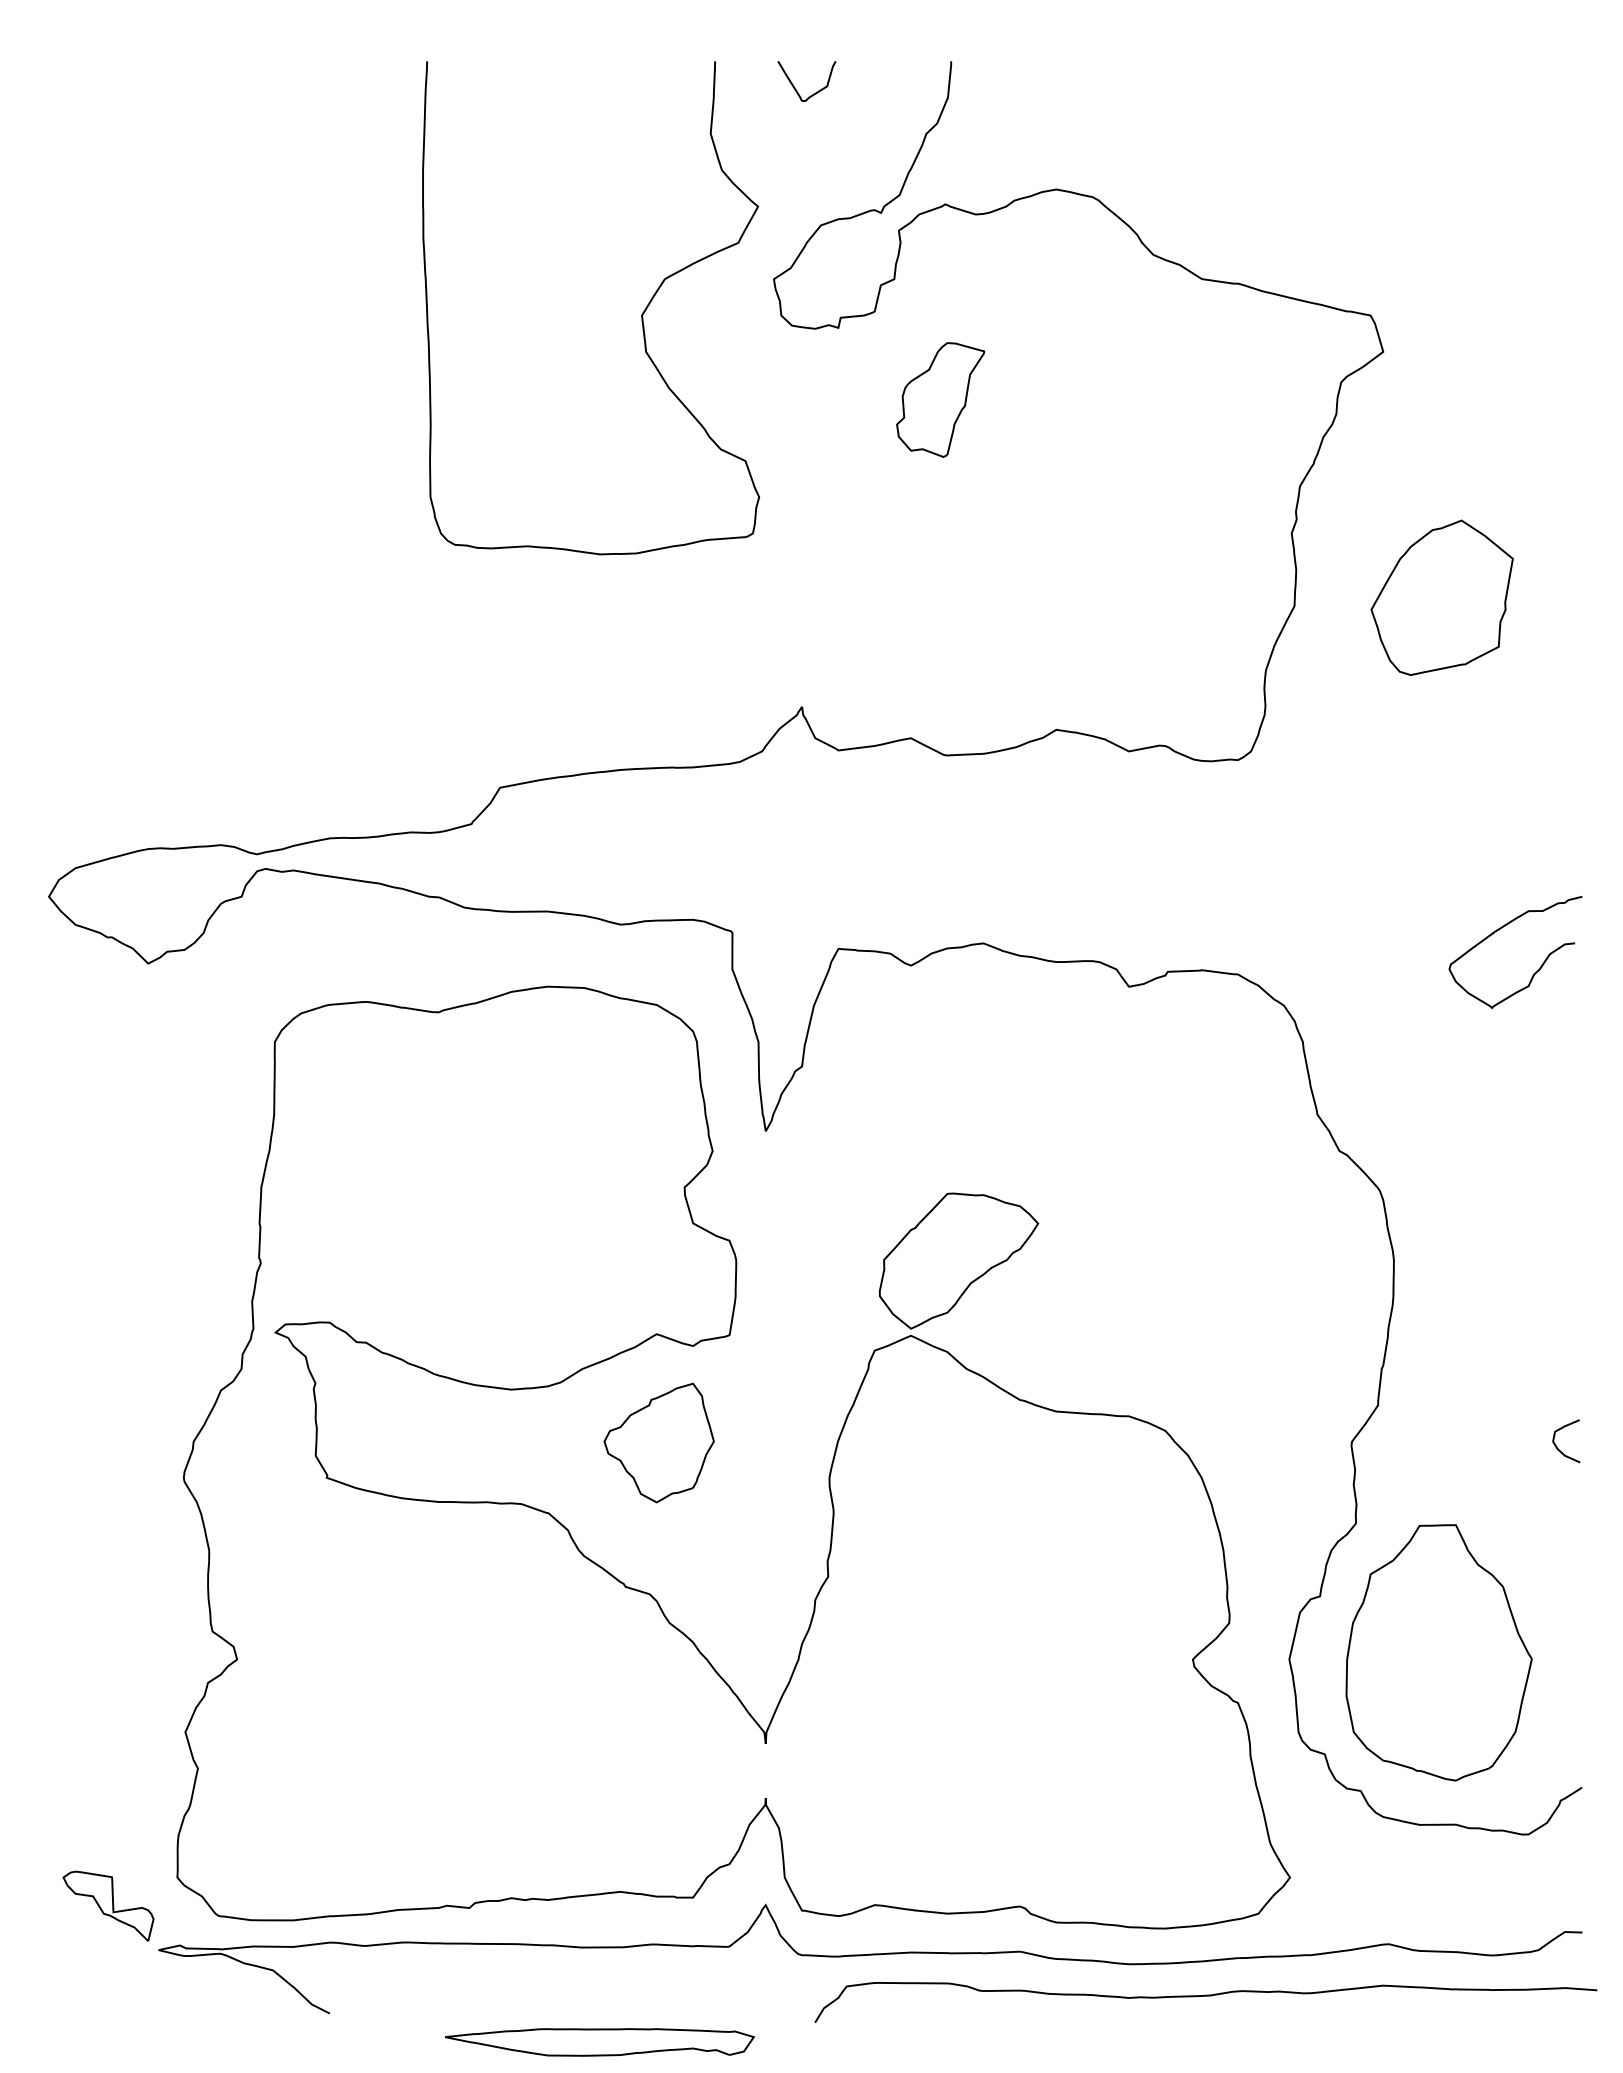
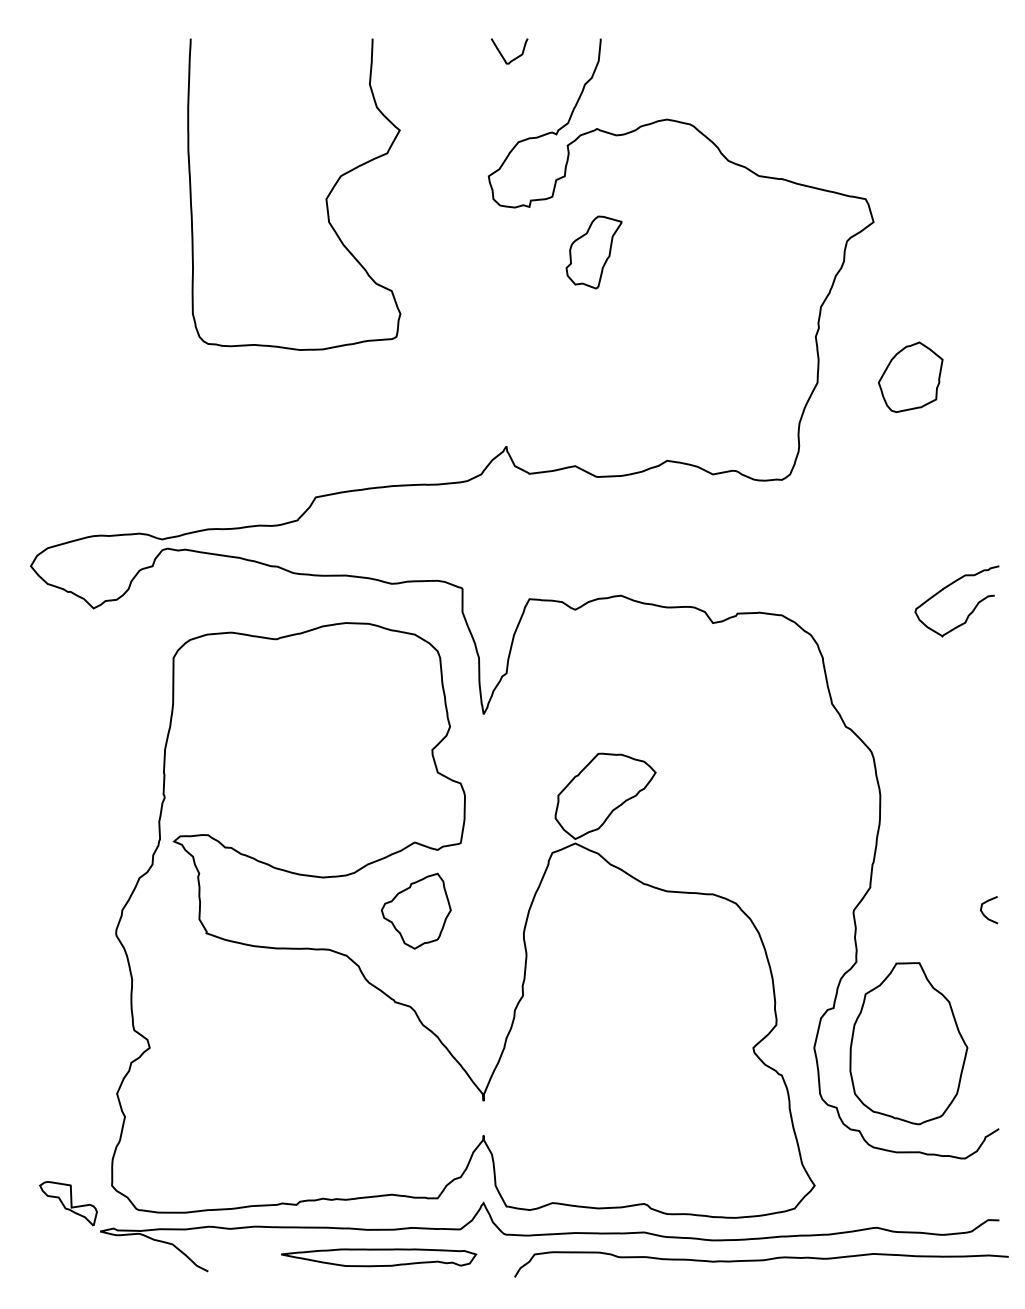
curve: (640, 314) -> (325, 198), moved
part: (1441, 596) -> (910, 376), size x0.71
part: (600, 2041) -> (379, 1257), moved

